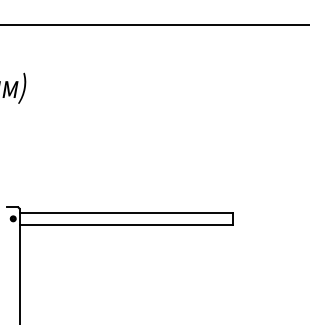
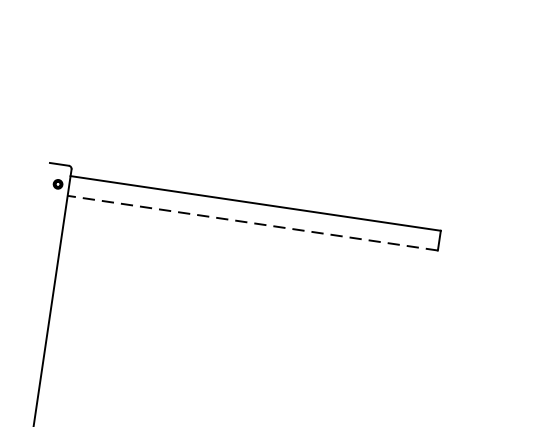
line: (126, 224) -> (252, 223), solid -> dashed

